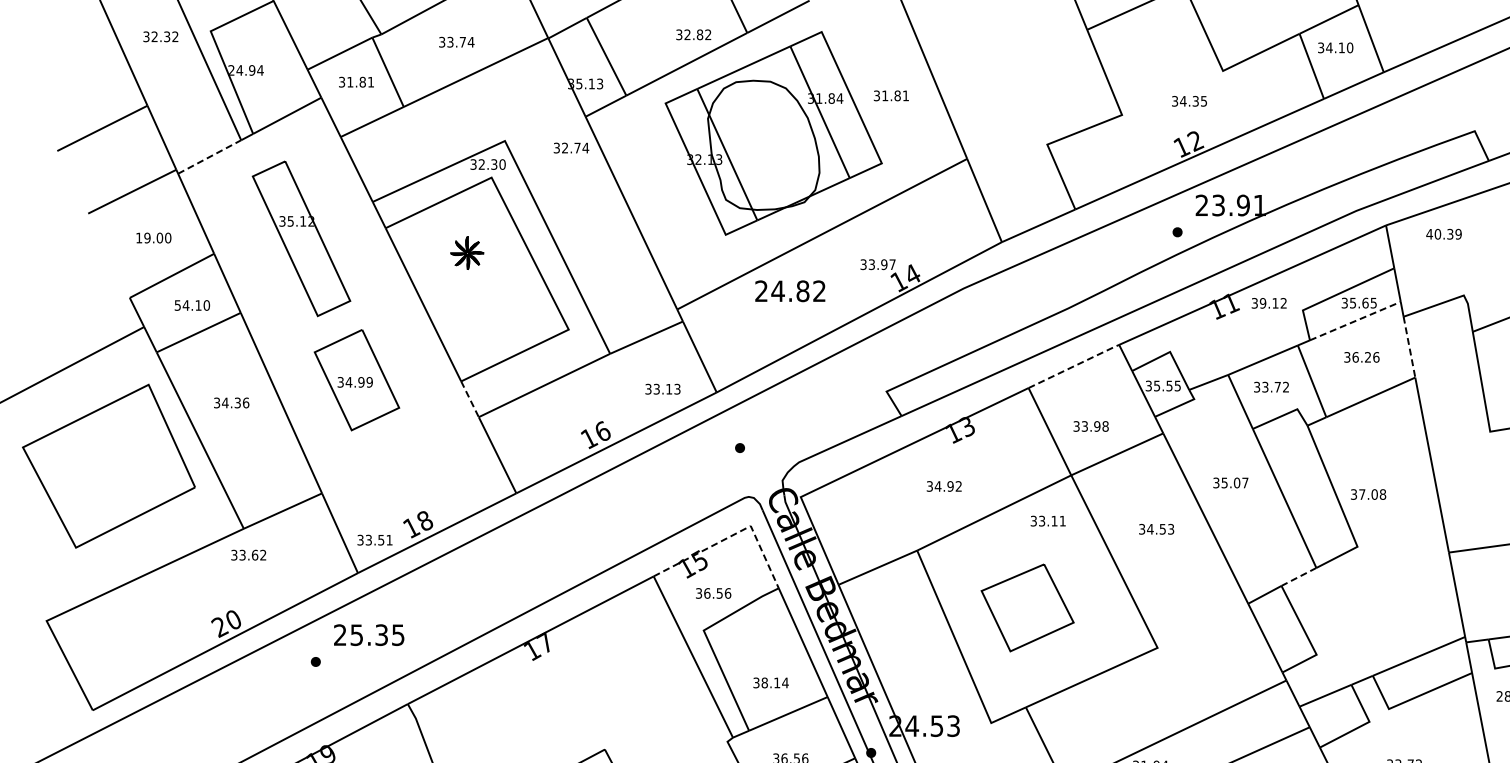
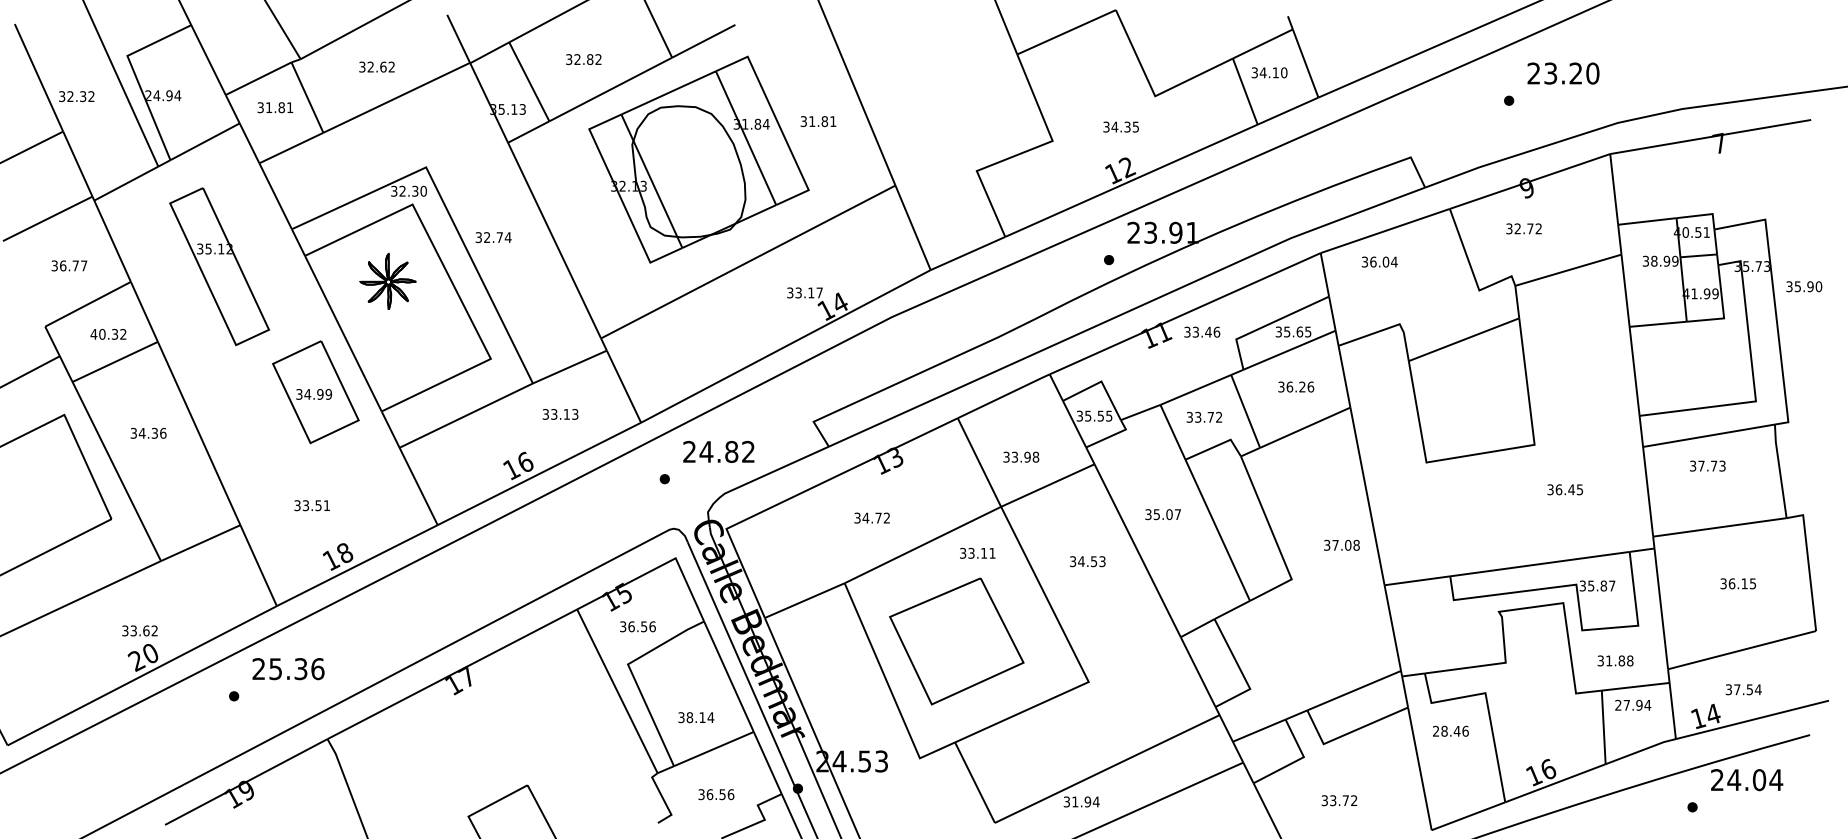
text: (693, 34) -> (583, 59), moved
text: (160, 36) -> (76, 96), moved
text: (461, 41) -> (381, 66), 33.74 -> 32.62
text: (571, 148) -> (493, 237), moved
line: (209, 156) -> (126, 183), dashed -> solid
text: (1443, 233) -> (1379, 261), 40.39 -> 36.04
text: (153, 237) -> (69, 265), 19.00 -> 36.77
part: (466, 252) -> (387, 280), size x1.67
text: (884, 264) -> (811, 292), 33.97 -> 33.17
text: (789, 290) -> (718, 451), moved
text: (1273, 302) -> (1206, 331), 39.12 -> 33.46
text: (192, 304) -> (108, 333), 54.10 -> 40.32
line: (1356, 321) -> (1290, 350), dashed -> solid
line: (1409, 347) -> (1344, 377), dashed -> solid
line: (1074, 366) -> (1004, 396), dashed -> solid
part: (356, 380) -> (315, 392), moved
text: (662, 389) -> (560, 414), moved
line: (469, 400) -> (390, 430), dashed -> solid
text: (950, 485) -> (878, 517), 34.92 -> 34.72
text: (1368, 493) -> (1341, 544), moved
line: (733, 535) -> (658, 567), dashed -> solid
text: (374, 540) -> (311, 505), moved
text: (248, 554) -> (139, 630), moved
line: (1299, 577) -> (1232, 610), dashed -> solid
part: (1027, 607) -> (956, 641), size x1.43
text: (397, 635) -> (317, 669), 25.35 -> 25.36

